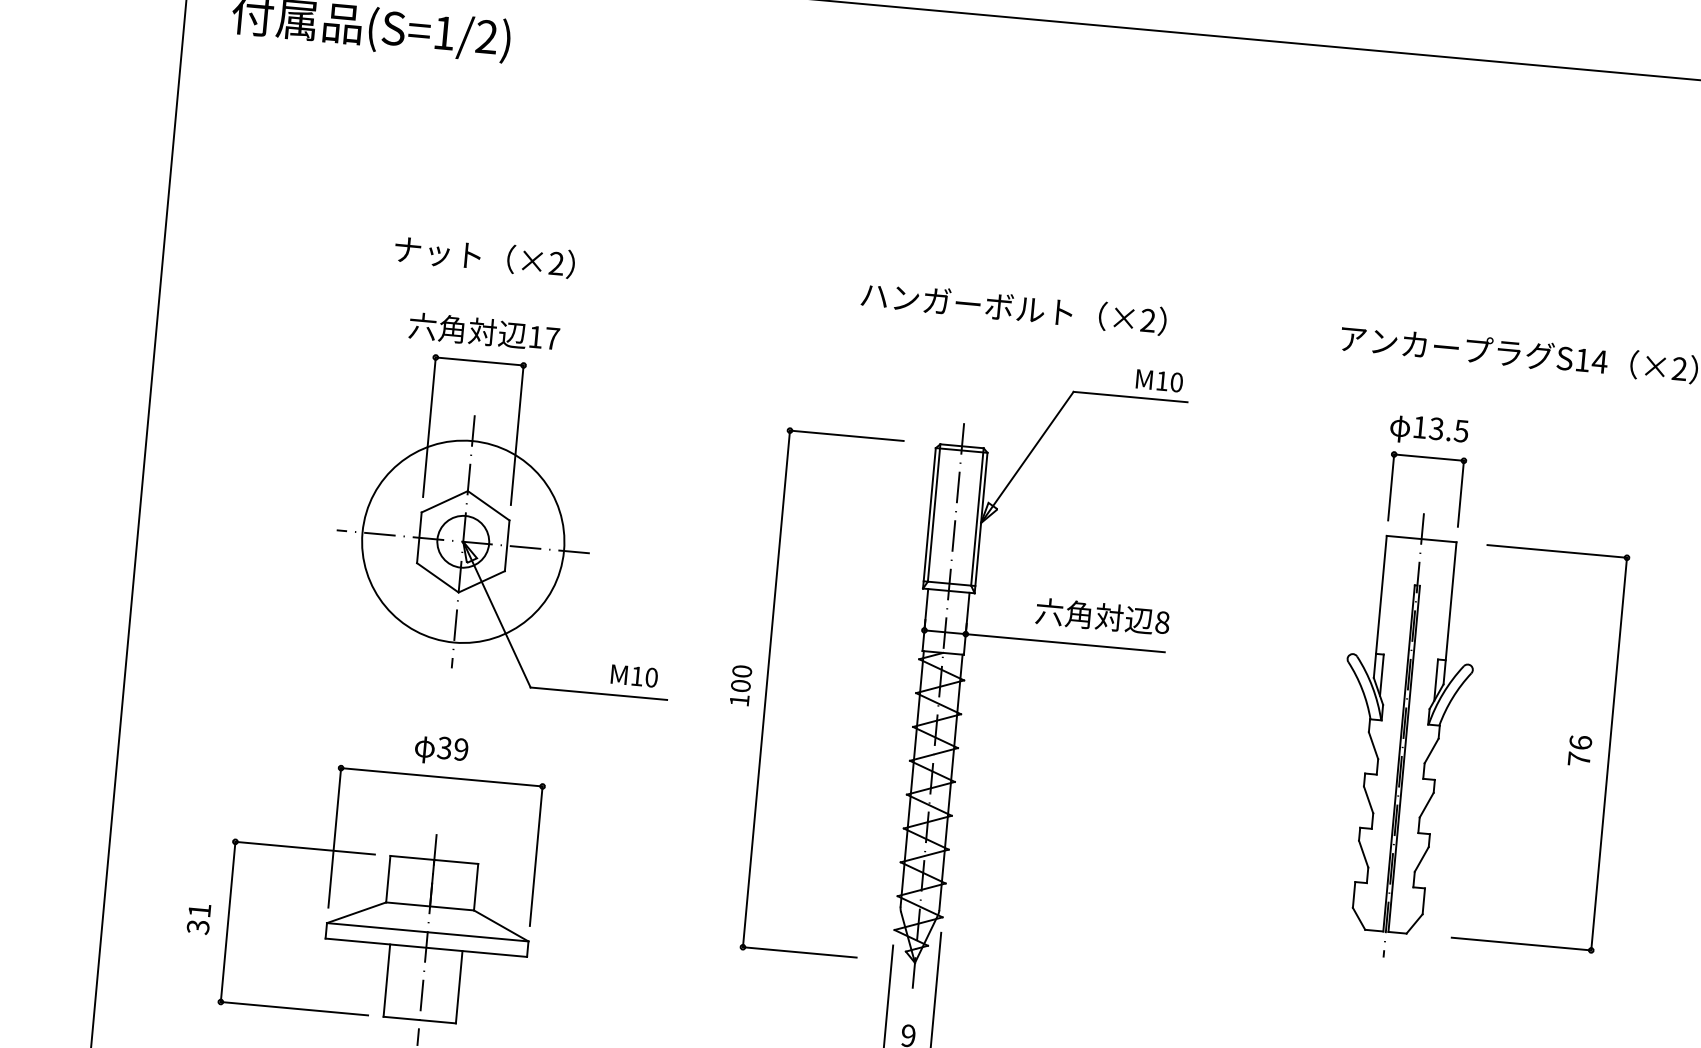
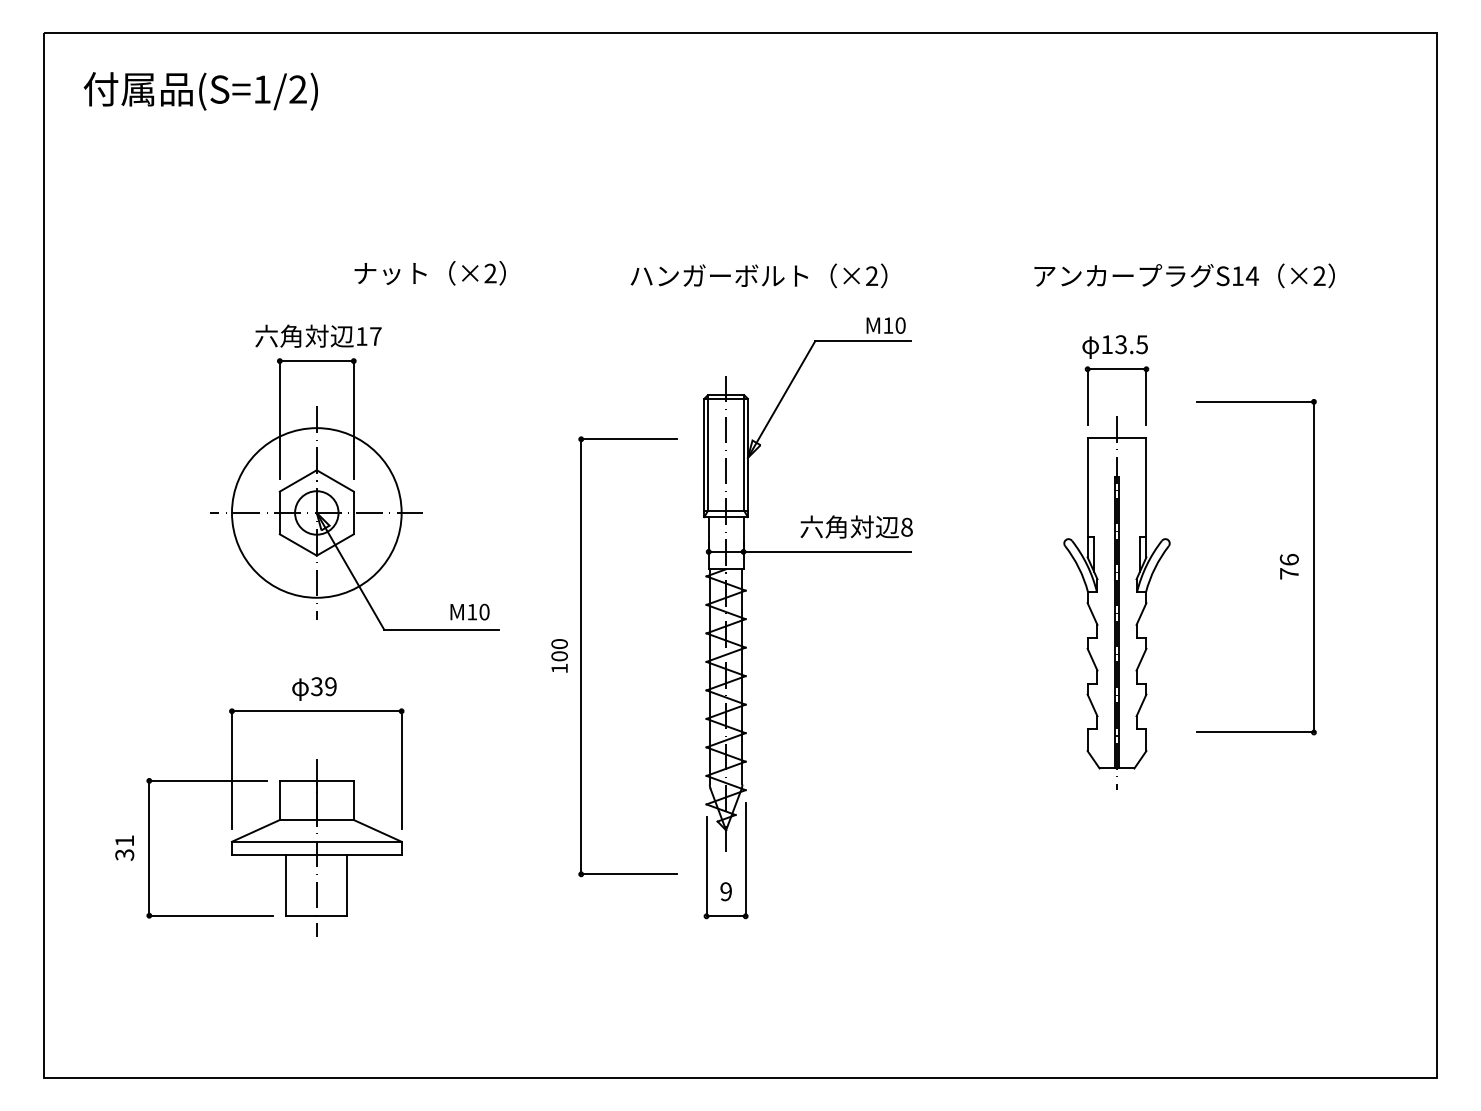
text: (484, 256) -> (429, 273), moved
part: (766, 688) -> (581, 656), moved
part: (1569, 752) -> (1280, 568), moved

